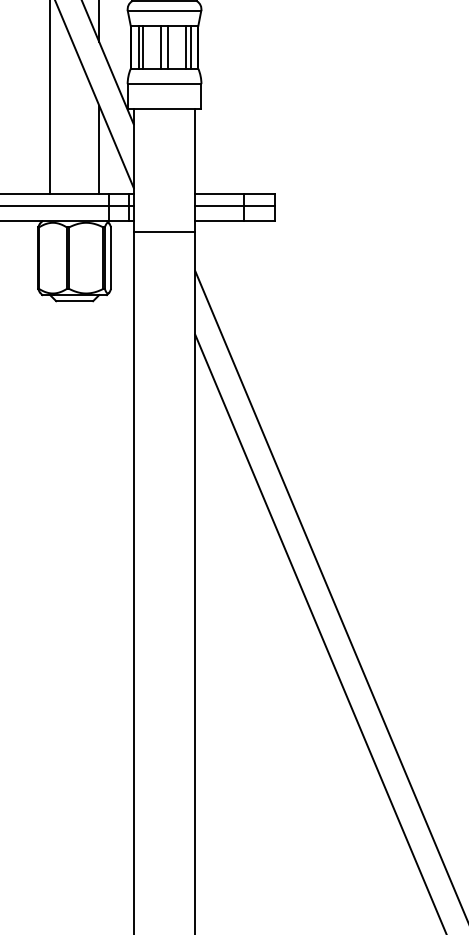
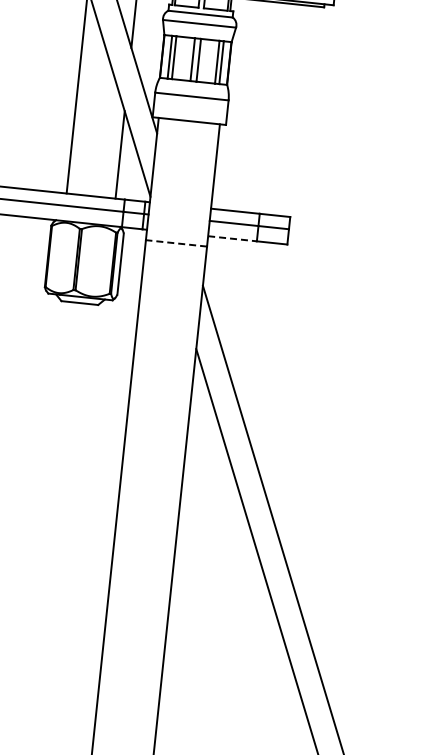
line: (220, 221) -> (233, 239), solid -> dashed
line: (164, 231) -> (176, 243), solid -> dashed

